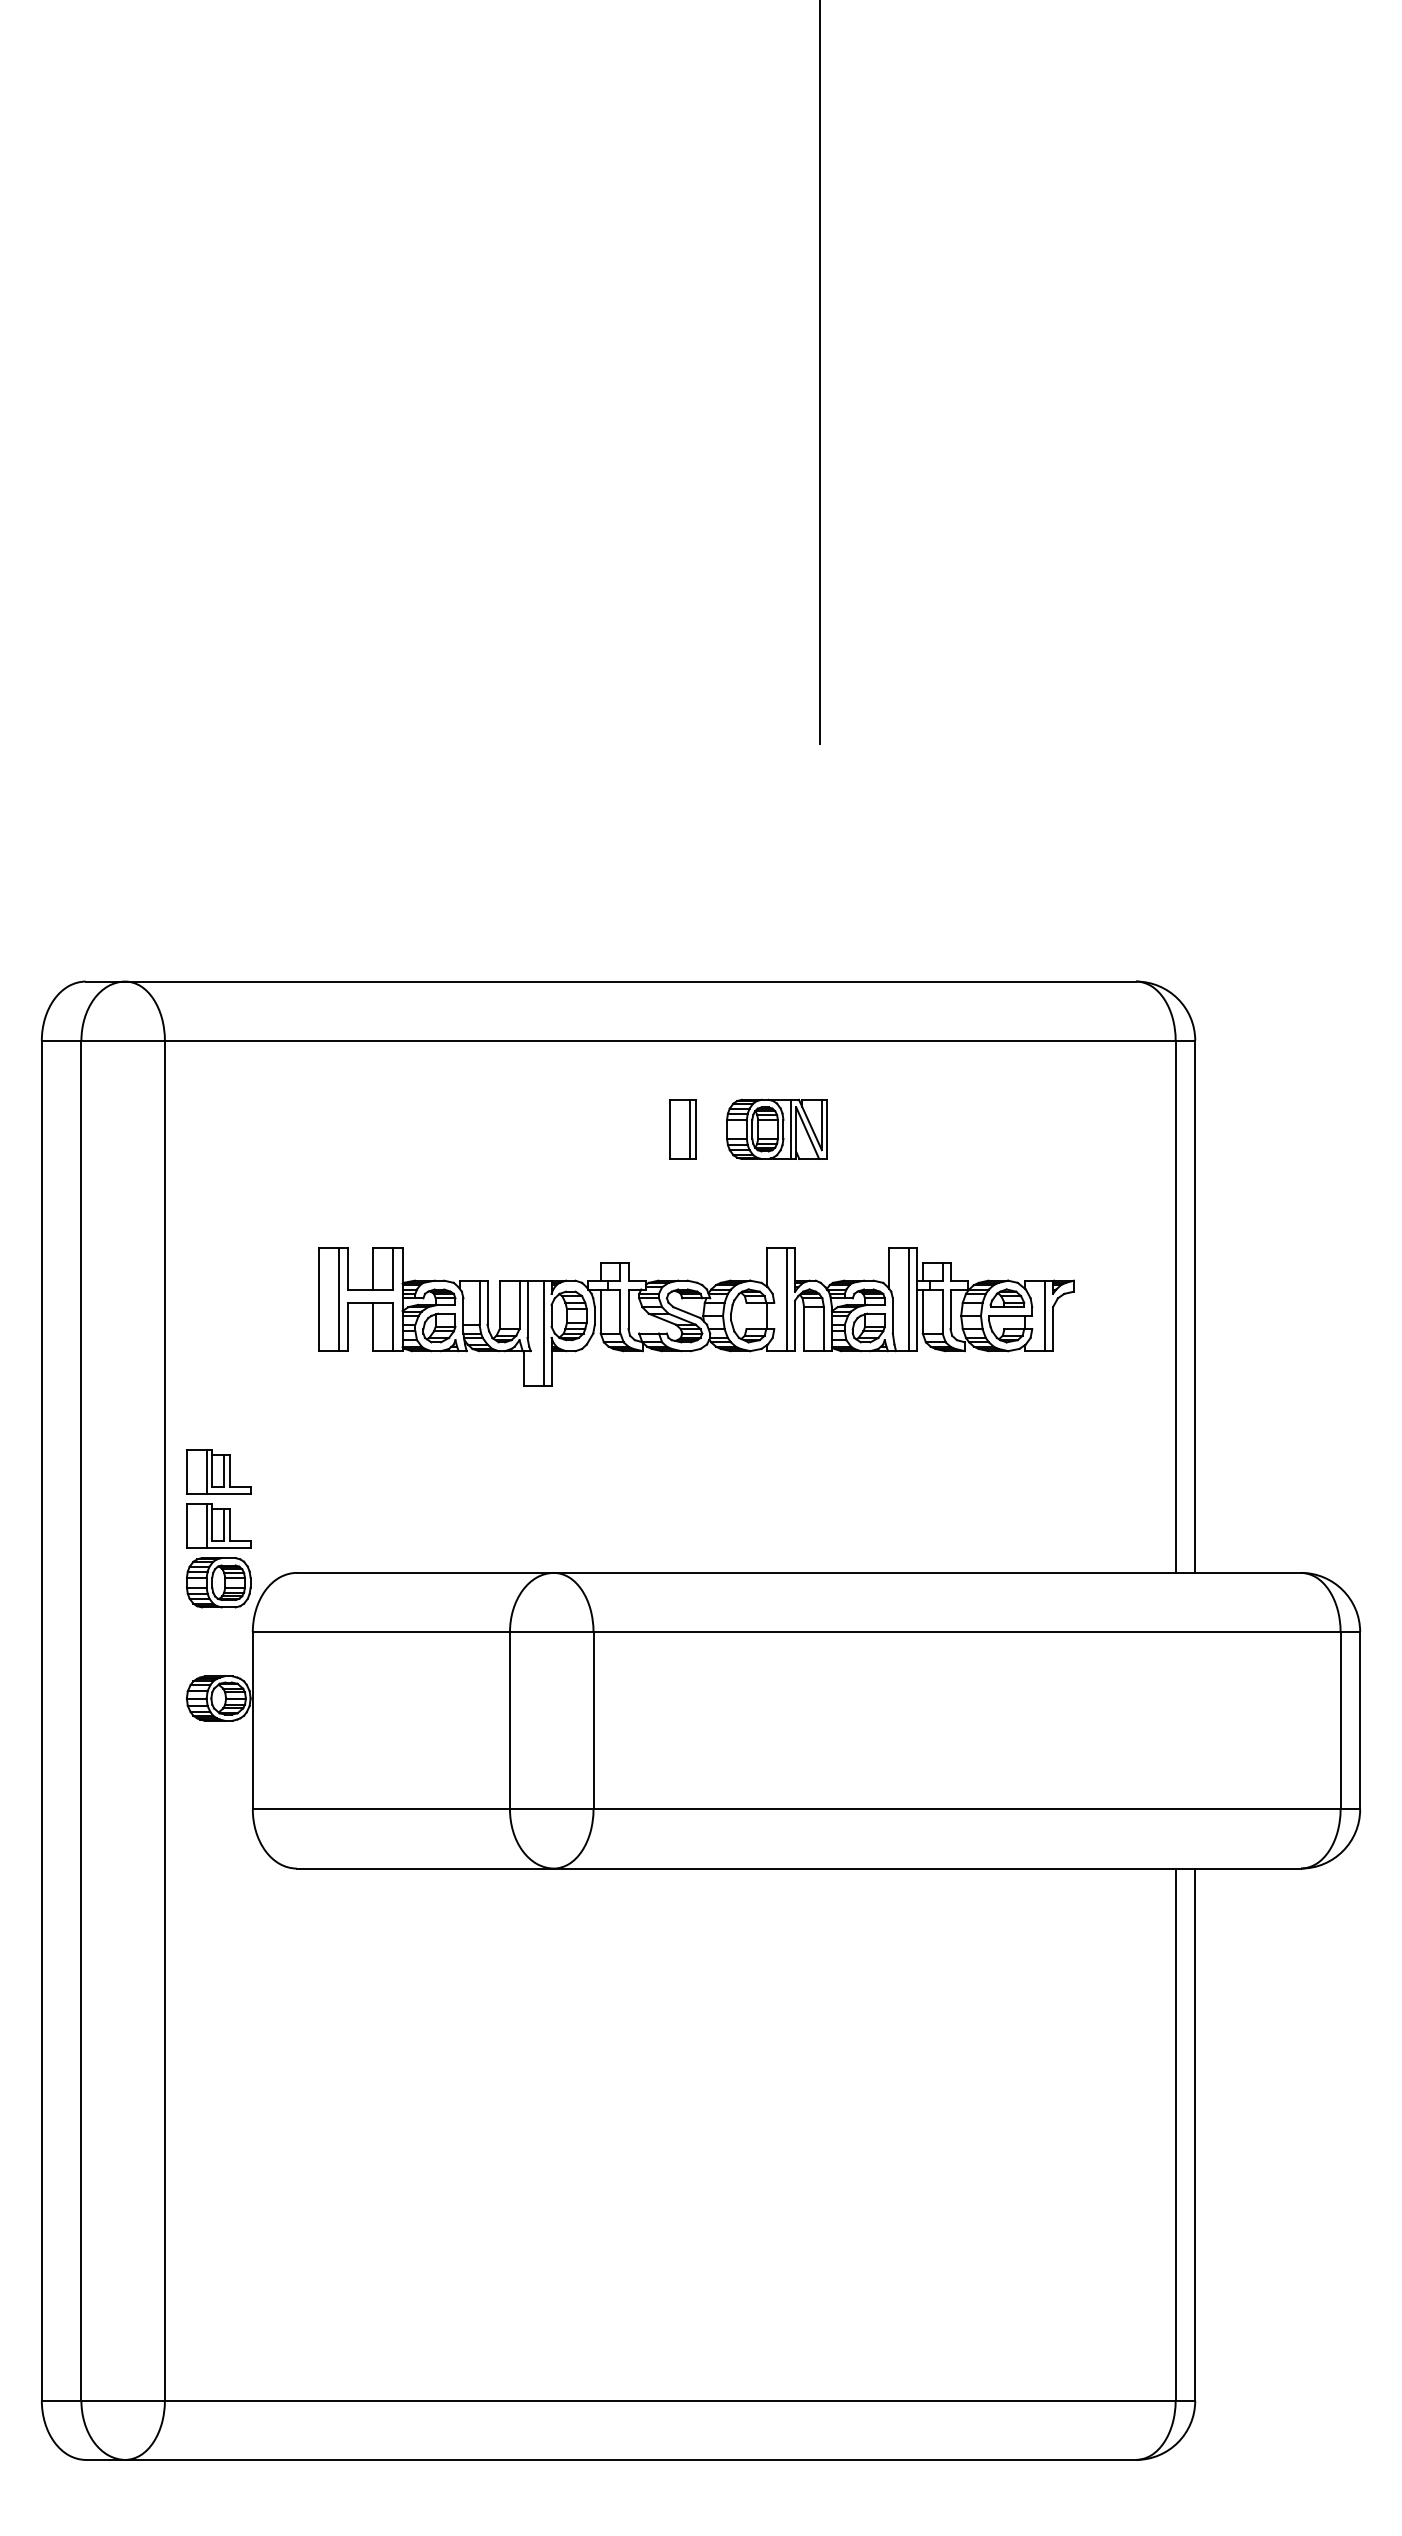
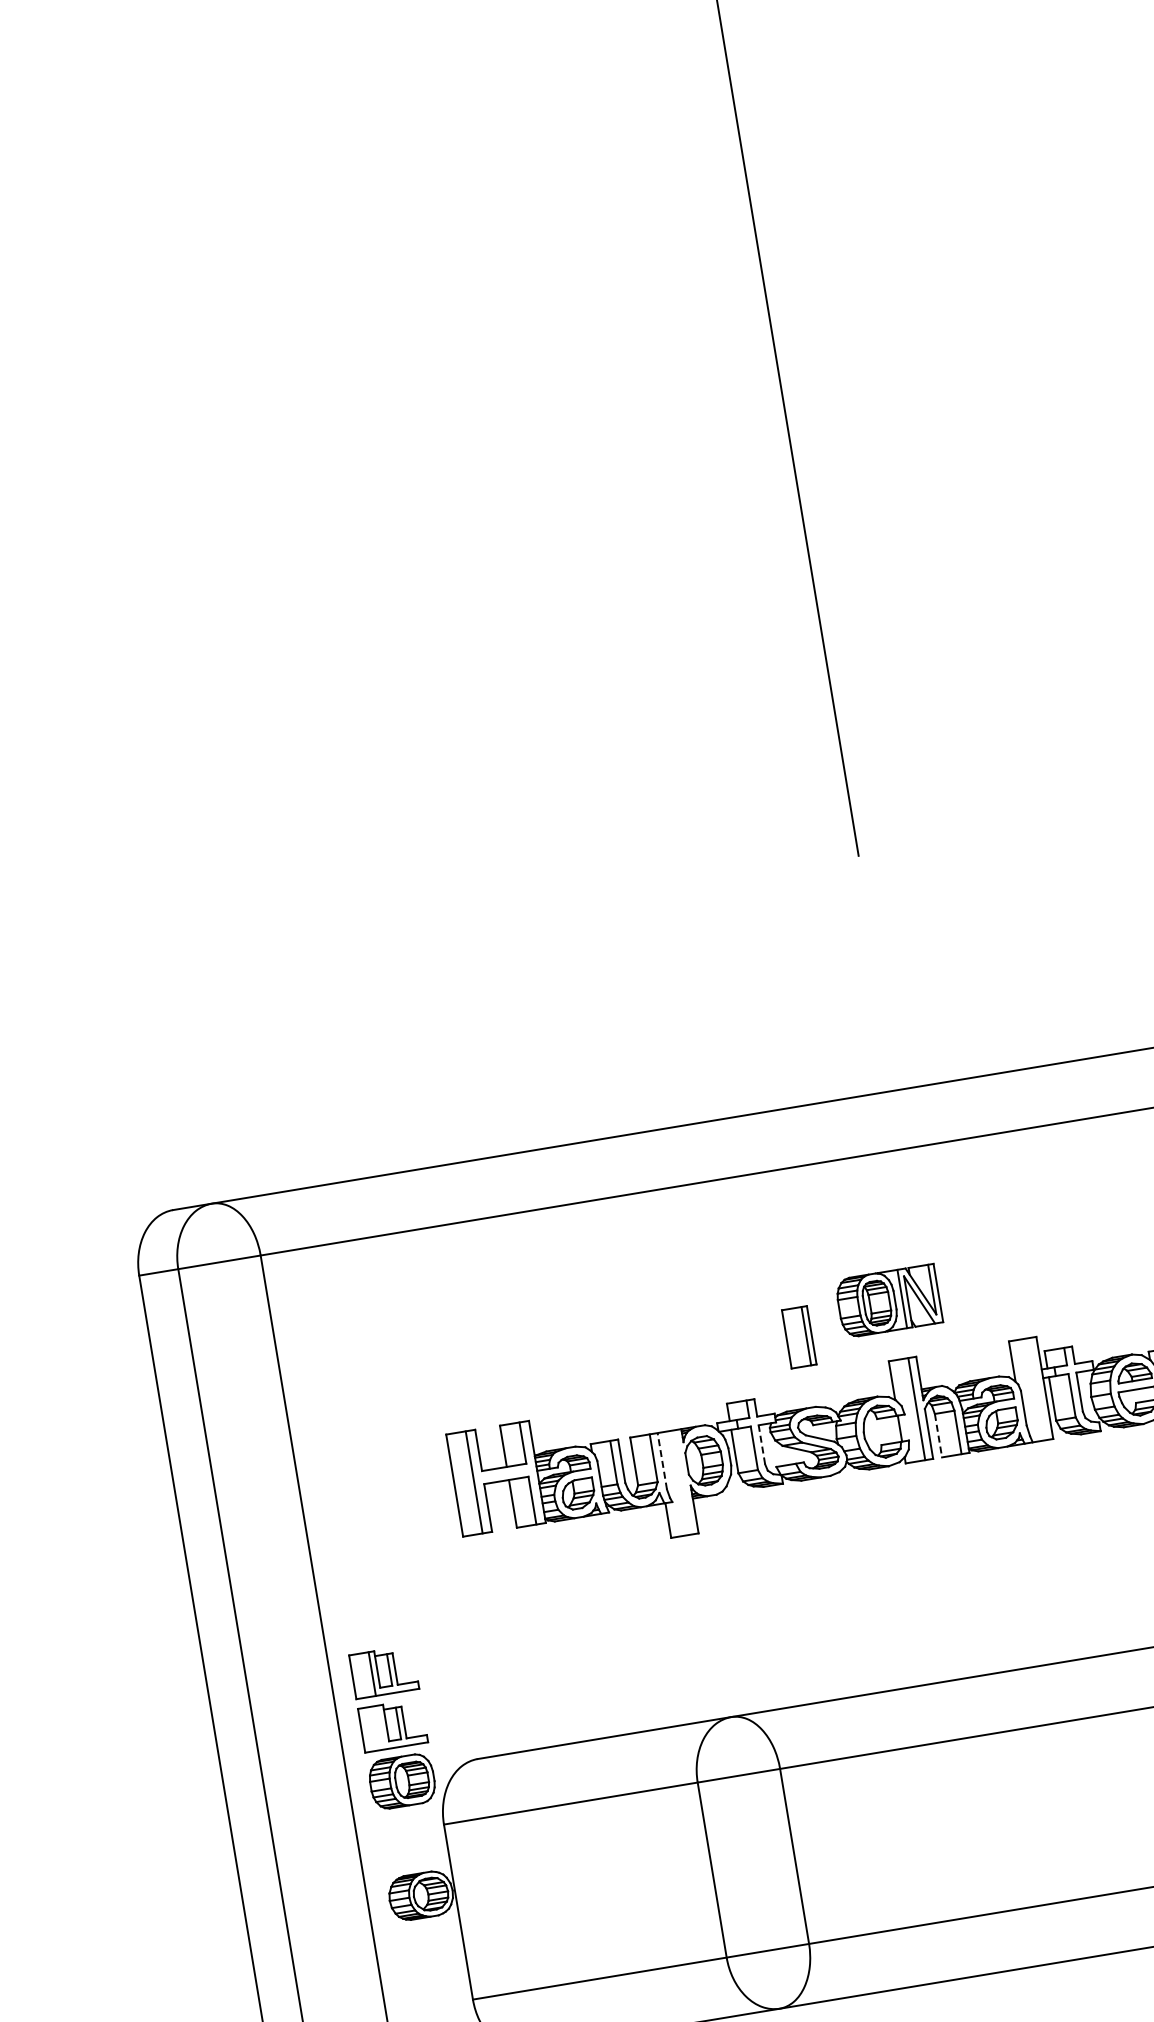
part: (776, 1128) -> (888, 1300), moved
part: (682, 1129) -> (798, 1337), moved
line: (908, 1299) -> (1036, 1389), removed
line: (527, 1309) -> (662, 1461), solid -> dashed
line: (628, 1309) -> (761, 1445), solid -> dashed
line: (804, 1329) -> (938, 1435), solid -> dashed
line: (543, 1333) -> (682, 1482), removed
line: (206, 1525) -> (380, 1727), removed

